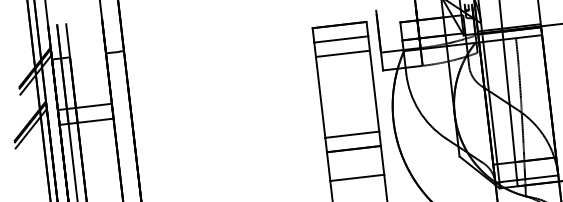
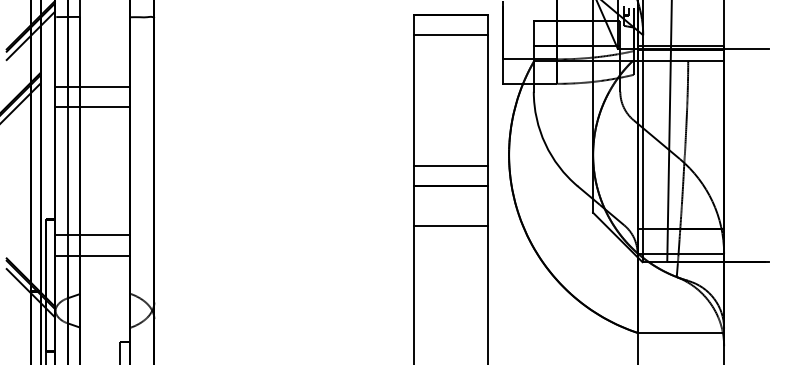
line: (342, 54) -> (450, 55), removed

